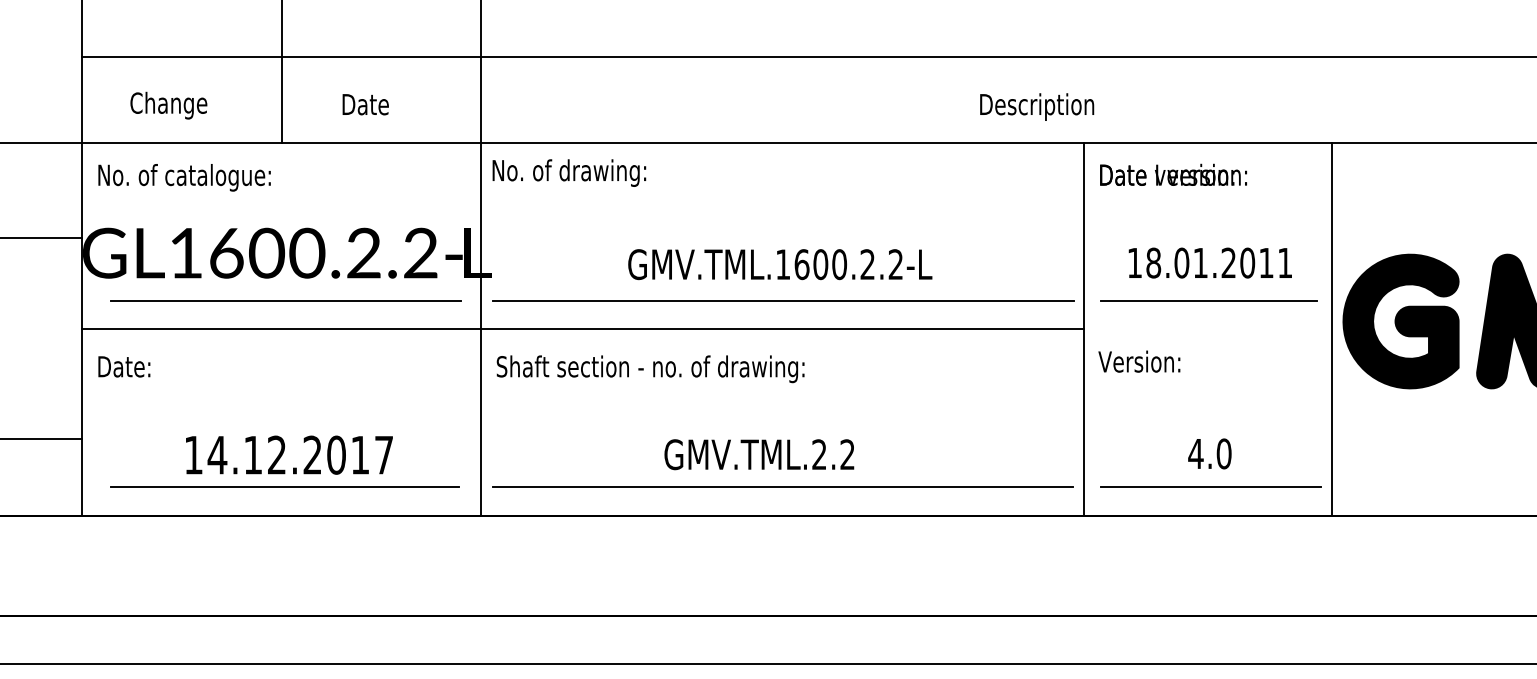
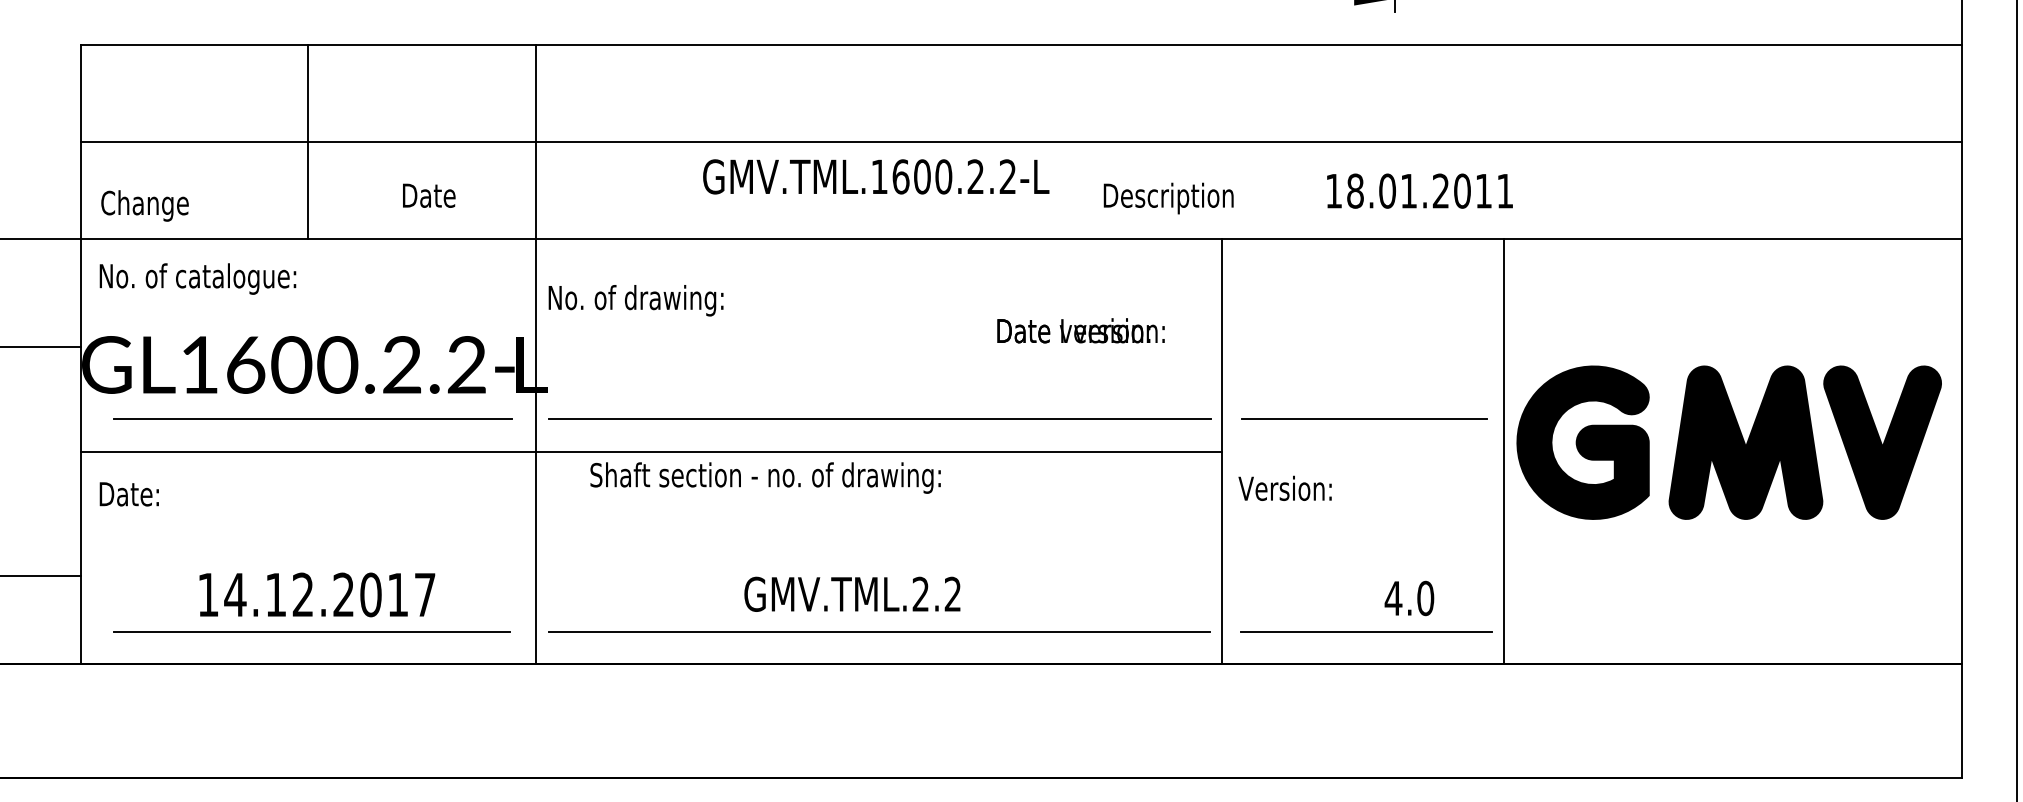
text: (365, 104) -> (429, 195), moved
text: (168, 105) -> (144, 205), moved
text: (568, 172) -> (635, 300), moved
text: (1173, 174) -> (1080, 330), moved
text: (1209, 262) -> (1419, 190), moved
text: (780, 264) -> (876, 176), moved
text: (650, 368) -> (765, 477), moved
text: (1209, 453) -> (1409, 598), moved

